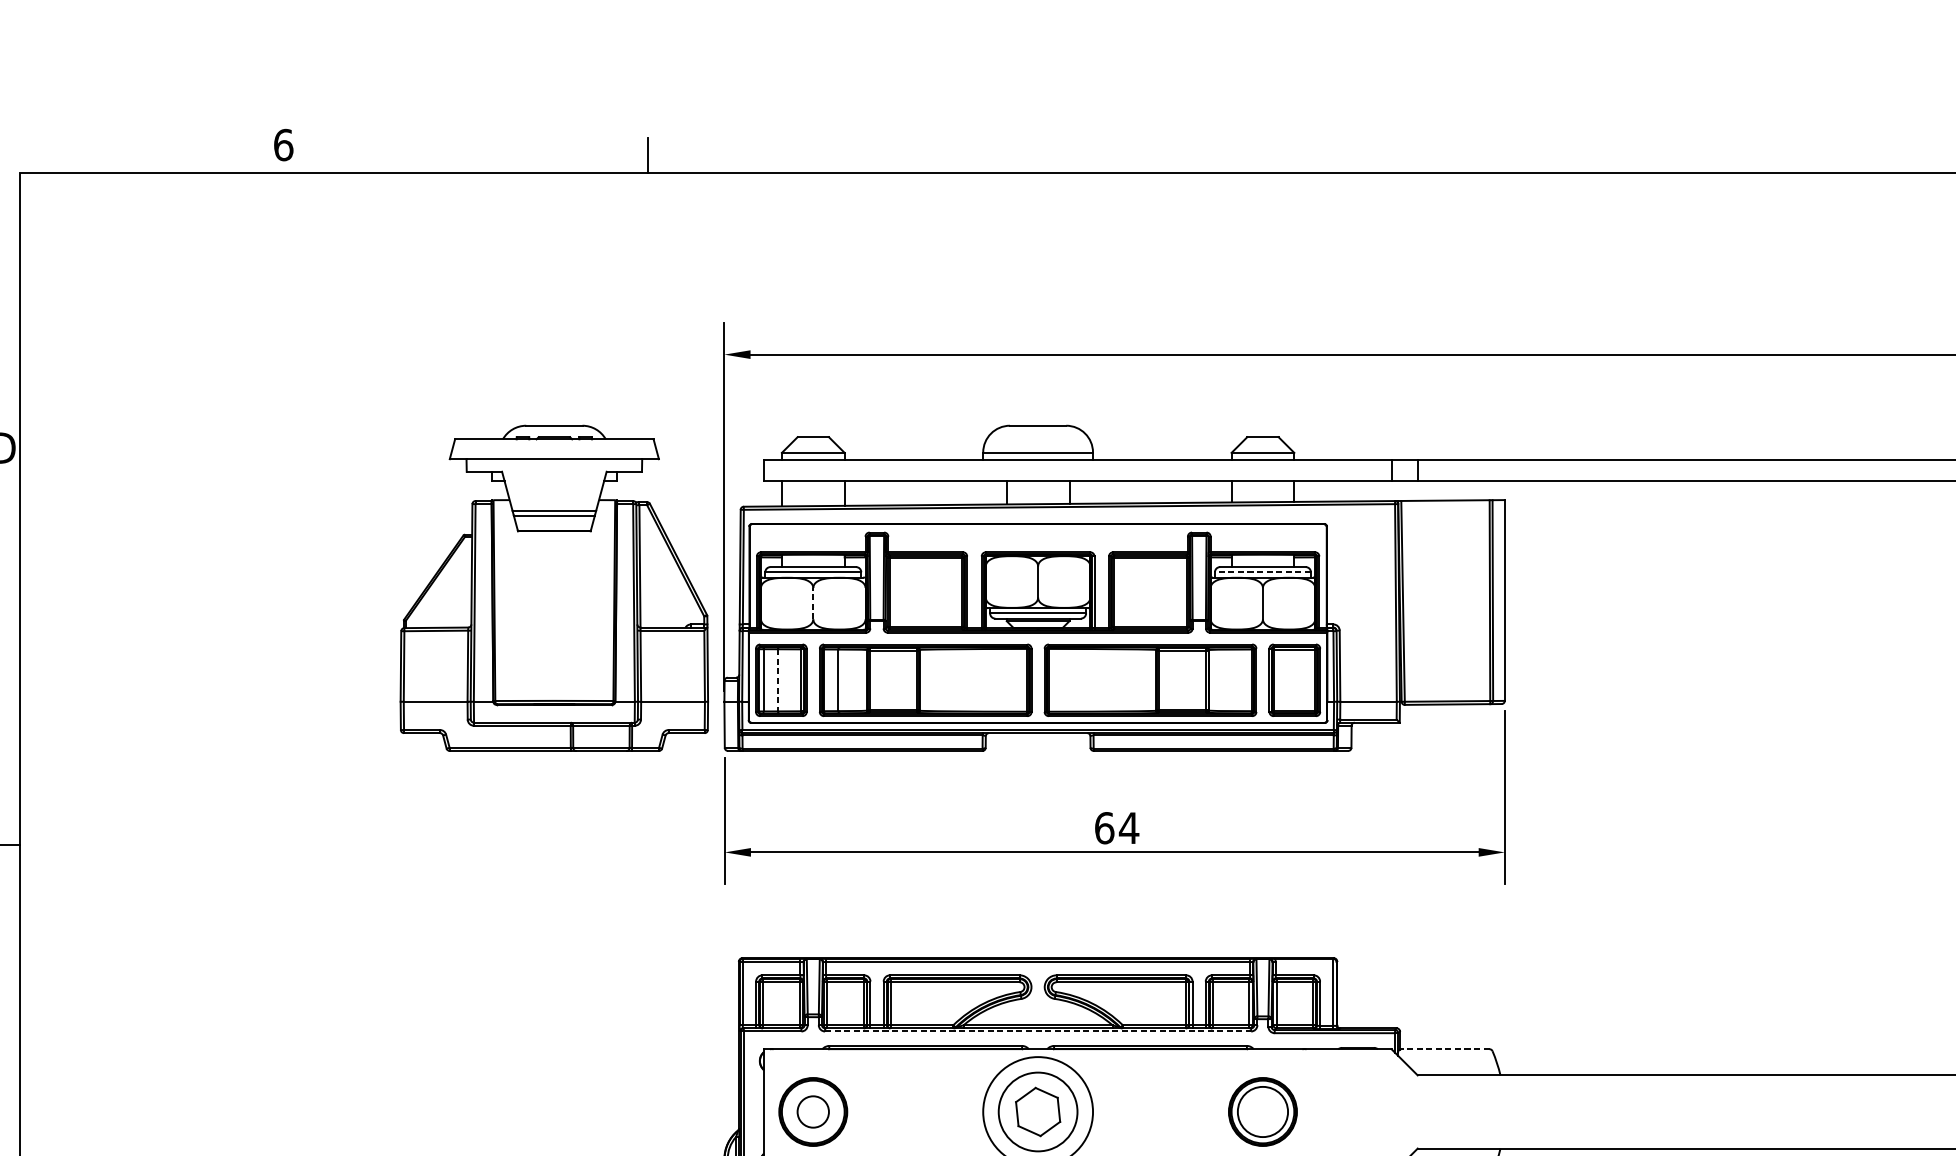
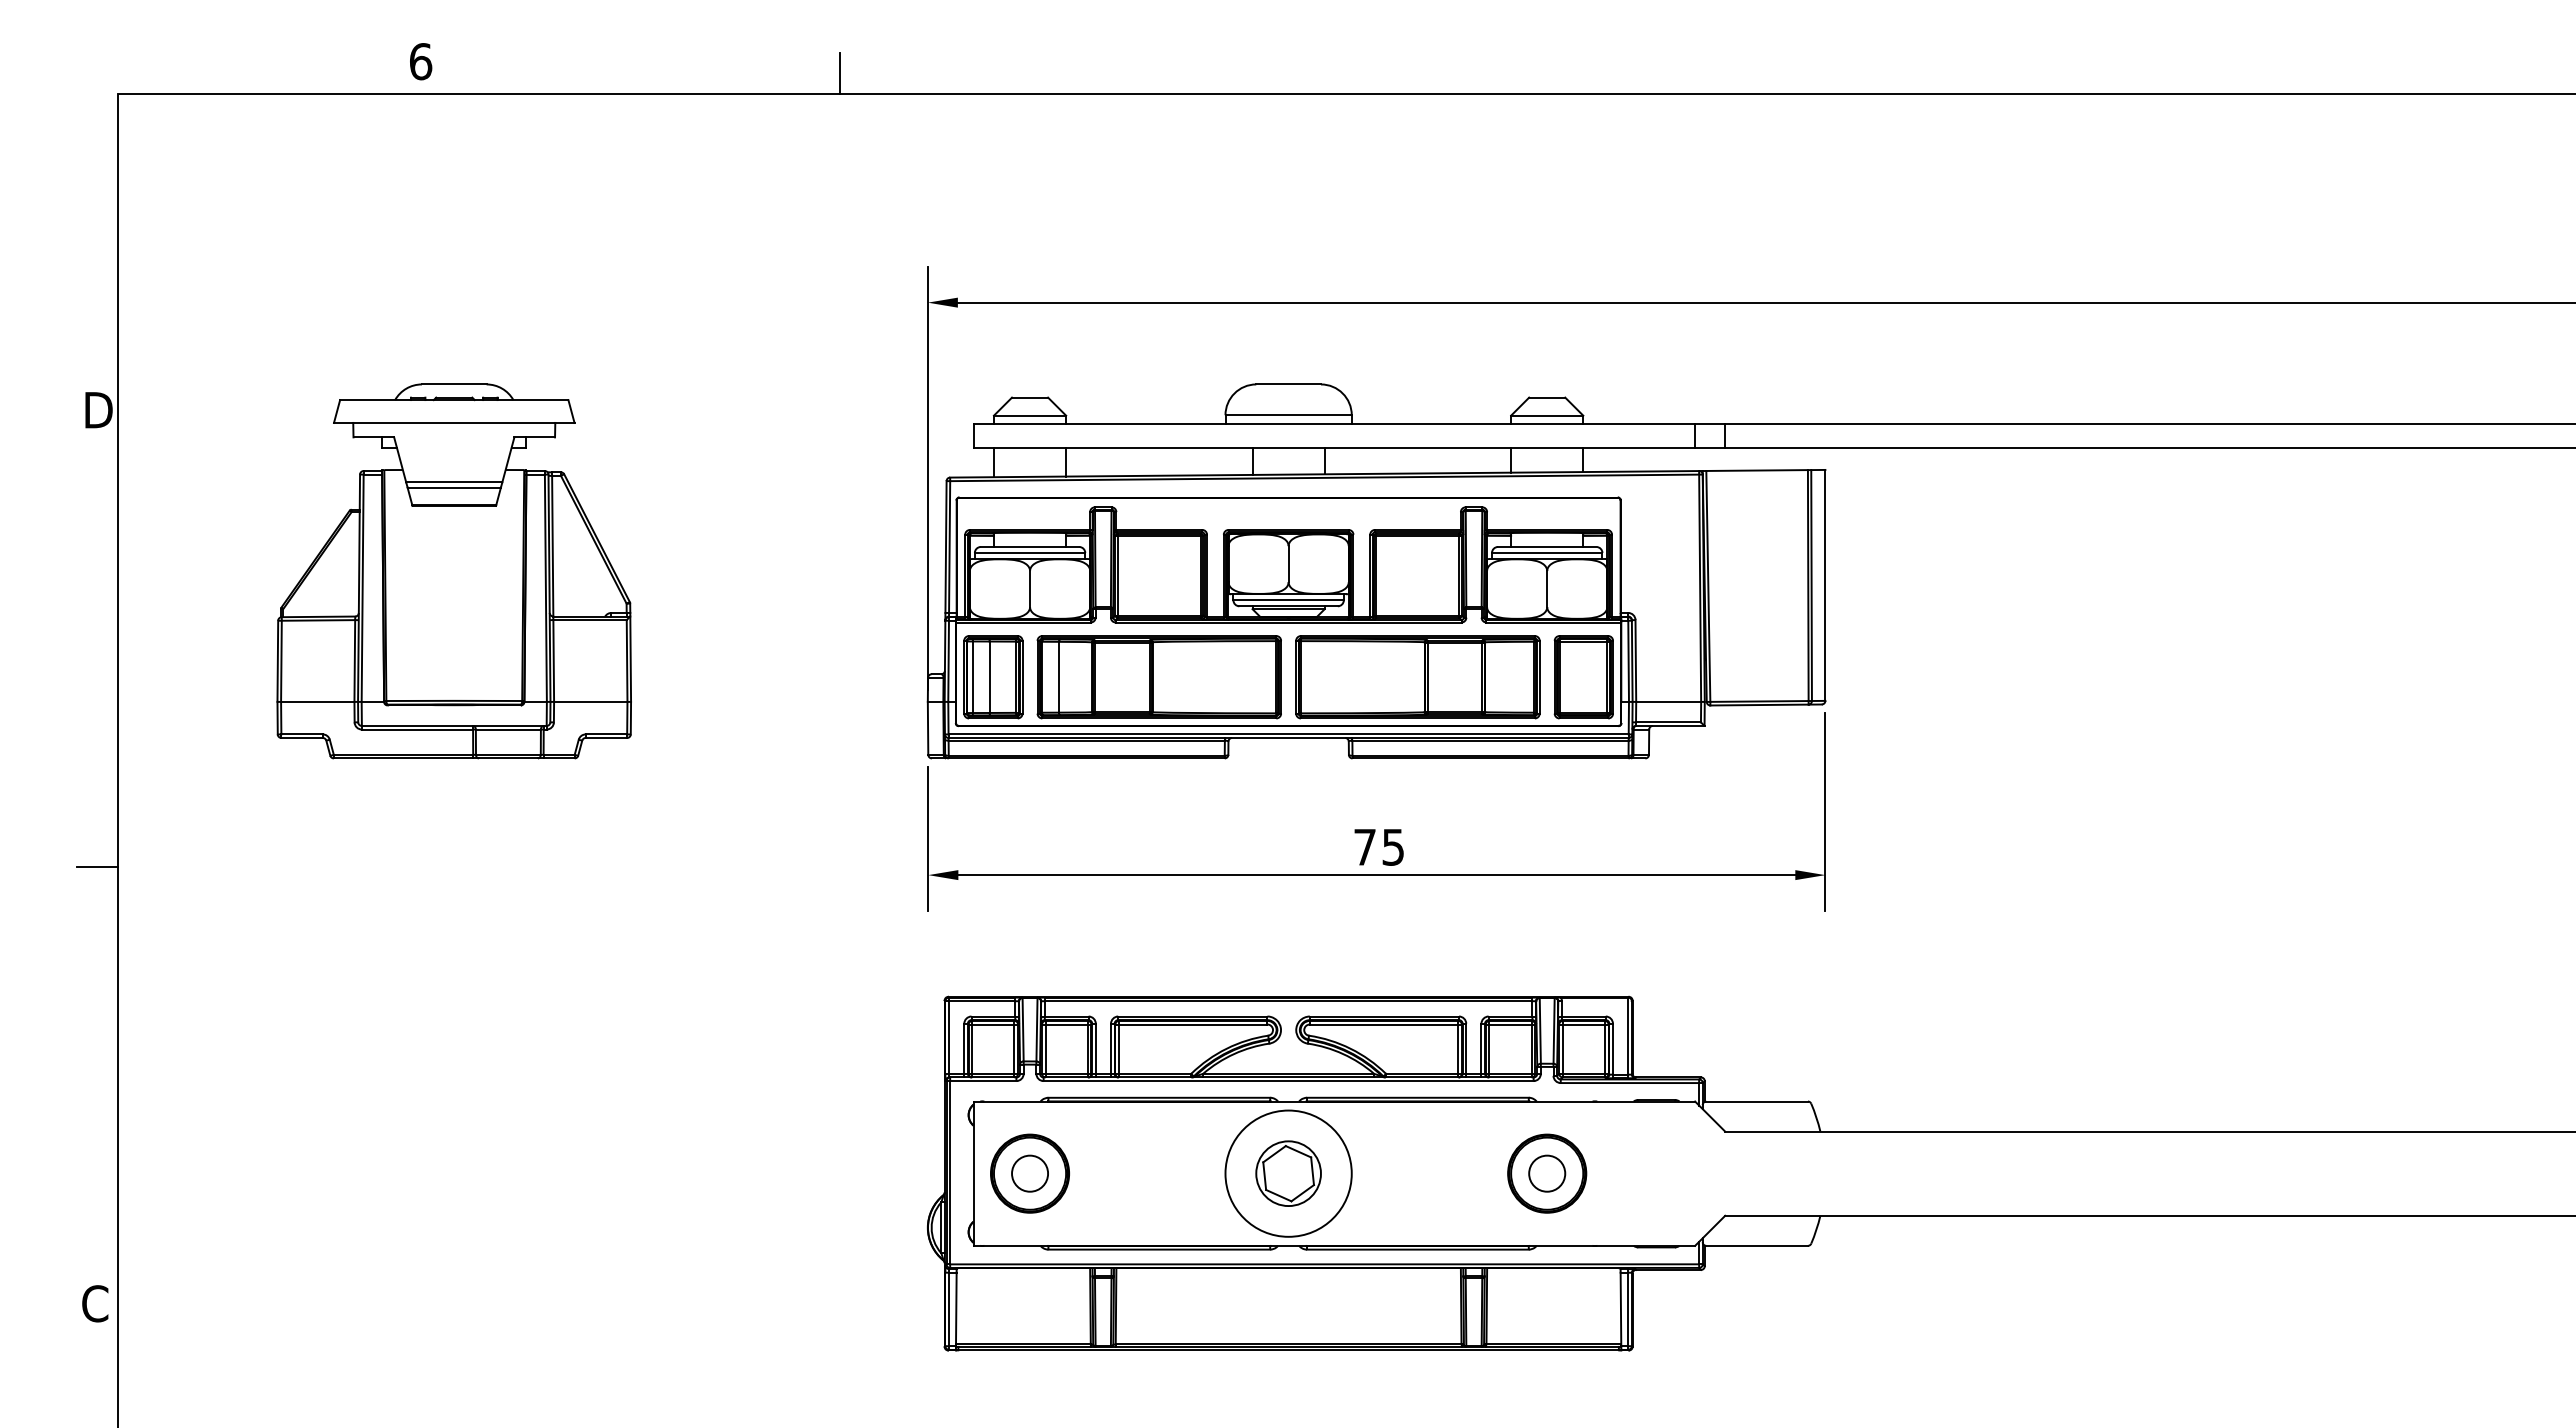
line: (1262, 572) -> (1546, 553), dashed -> solid
part: (553, 588) -> (453, 571), moved
line: (813, 603) -> (1030, 588), dashed -> solid
line: (778, 680) -> (989, 677), dashed -> solid
text: (1117, 827) -> (1379, 846), 64 -> 75
line: (1038, 1031) -> (1288, 1081), dashed -> solid
line: (1445, 1049) -> (1757, 1101), dashed -> solid
circle: (1038, 1111) -> (1288, 1173), size x0.71
circle: (1263, 1111) -> (1547, 1173), size x0.62

